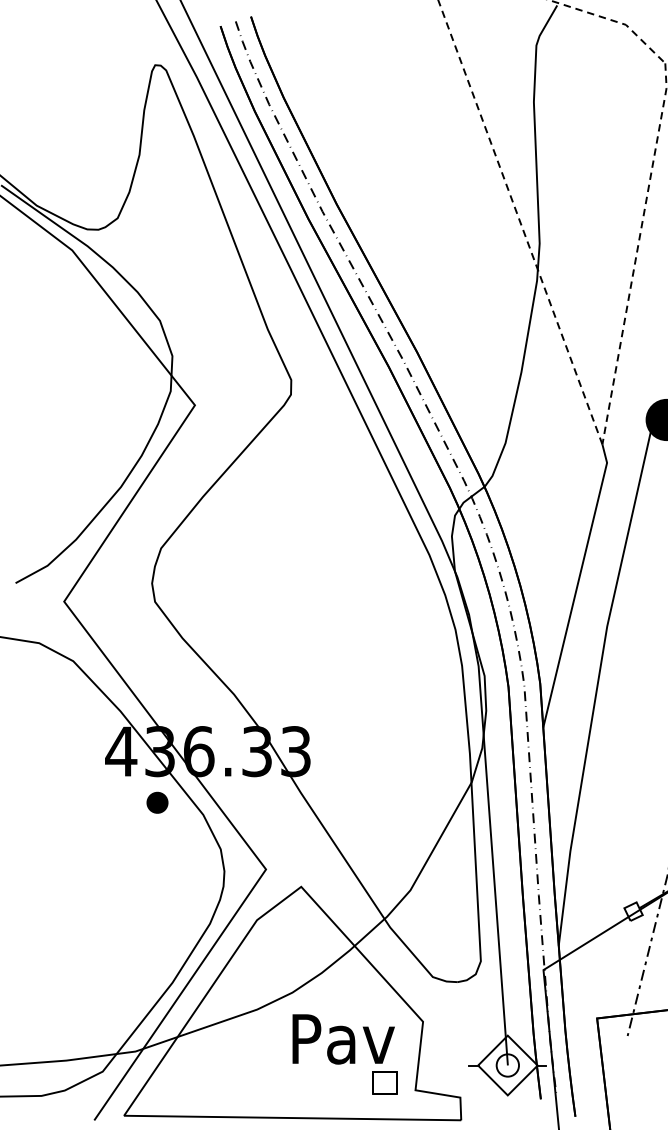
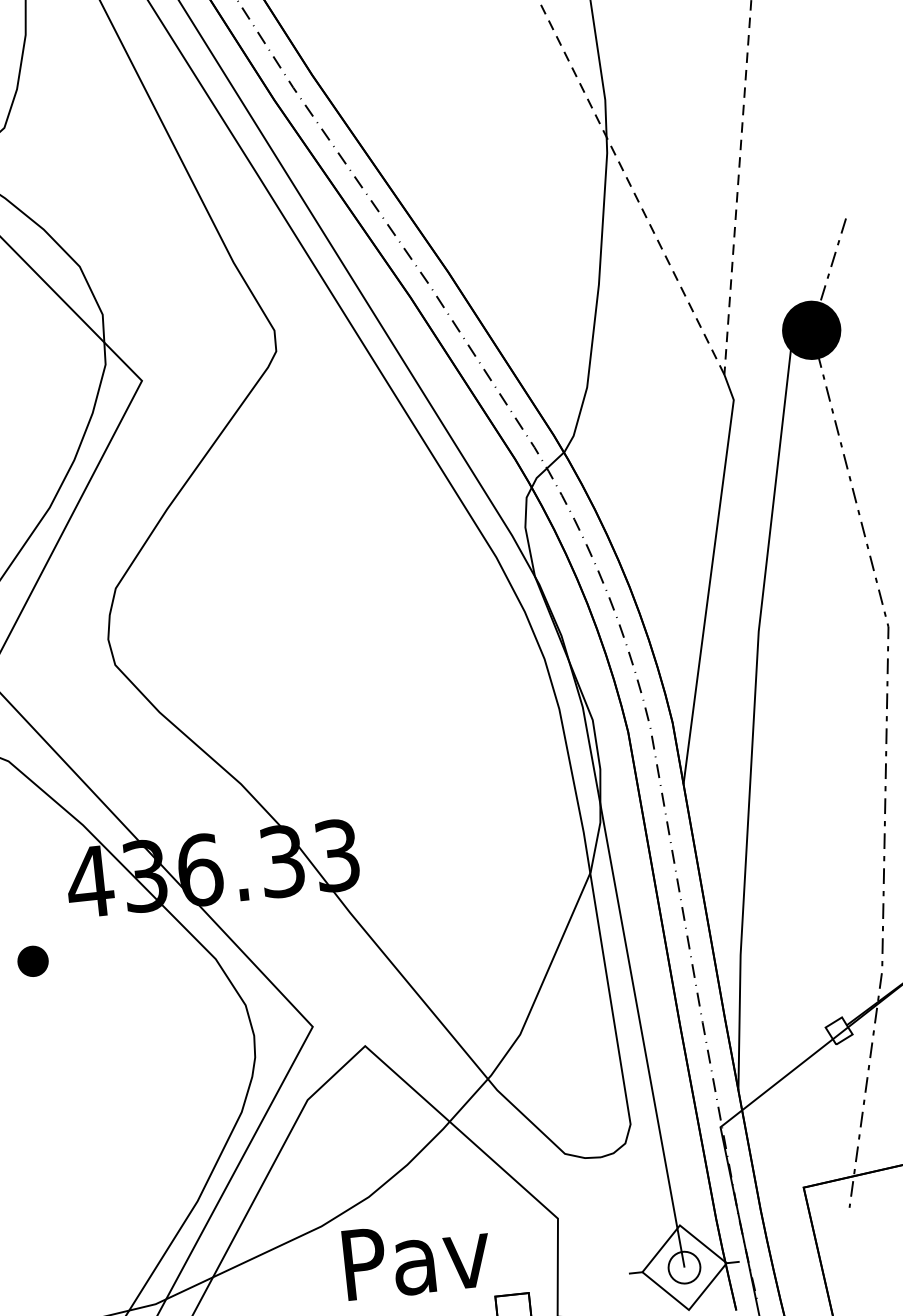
part: (157, 802) -> (33, 960), moved
text: (343, 1039) -> (416, 1259), moved

